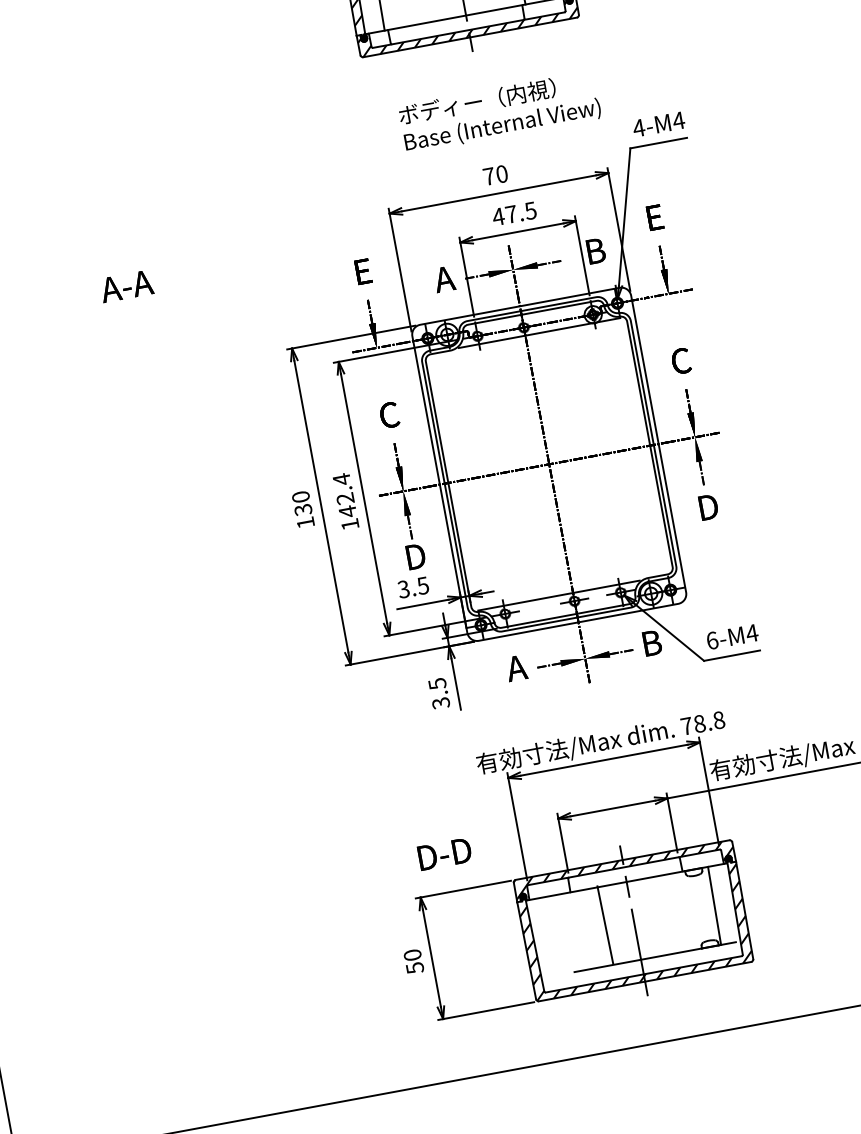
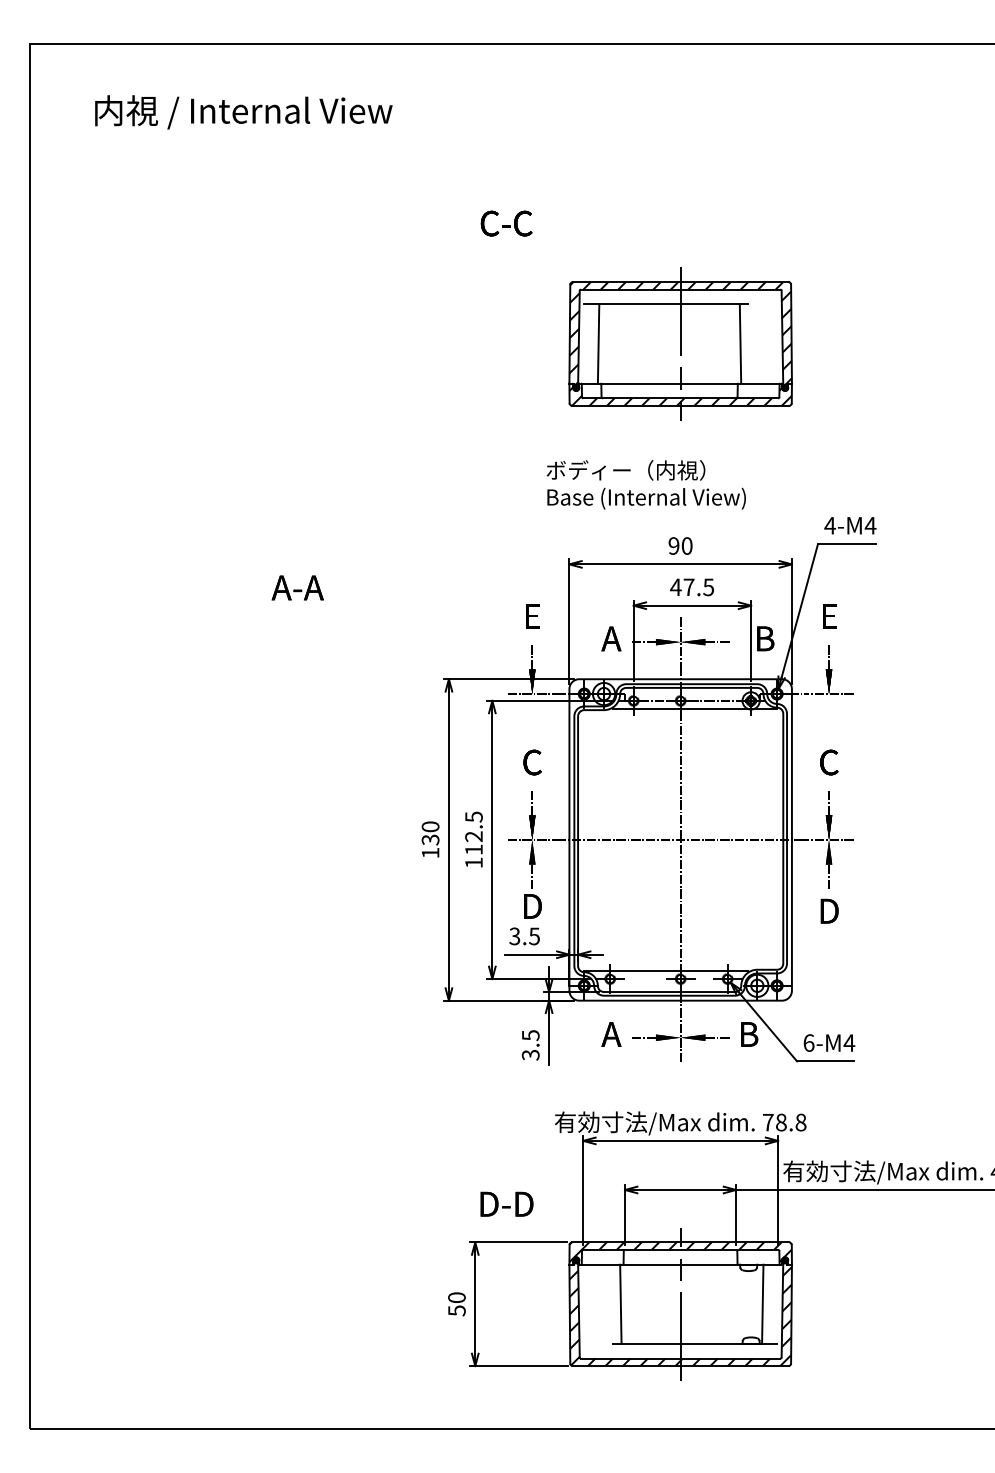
text: (499, 112) -> (645, 484), moved
text: (488, 176) -> (673, 545), 70 -> 90
text: (344, 495) -> (473, 833), 142.4 -> 112.5
line: (604, 924) -> (620, 1303), moved

